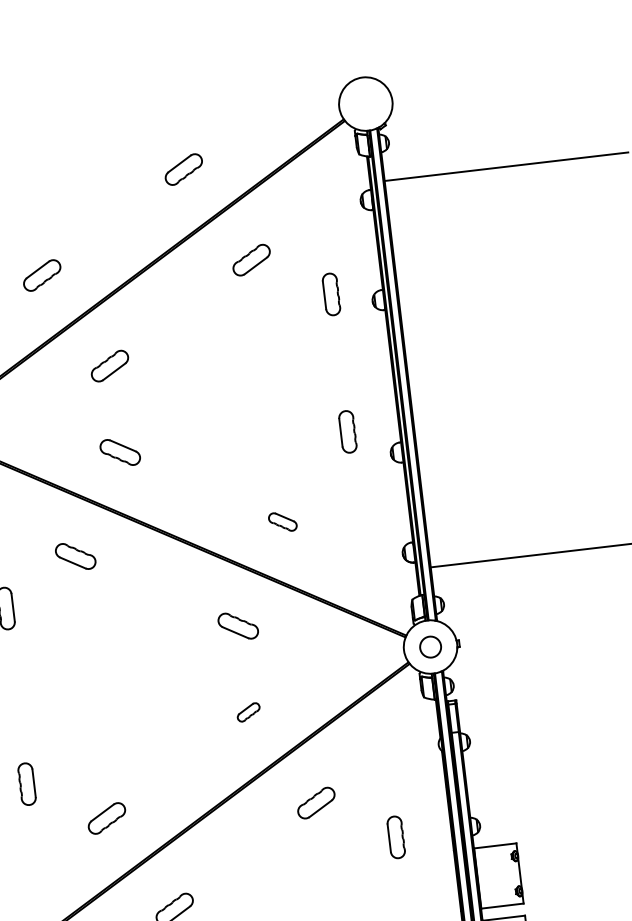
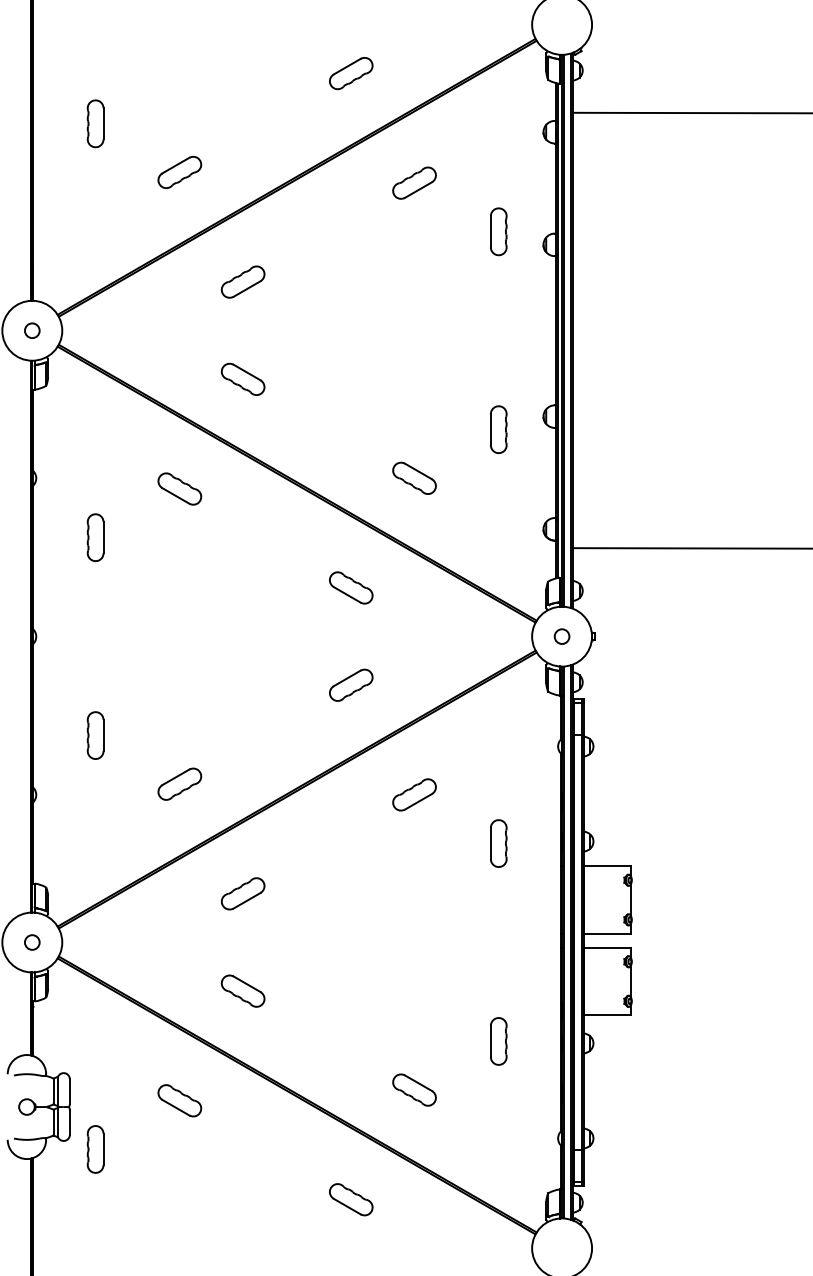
part: (347, 431) -> (498, 429), moved
part: (282, 521) -> (414, 477), size x1.43
circle: (430, 646) -> (561, 636), size x0.62
part: (248, 711) -> (351, 684), size x1.67

